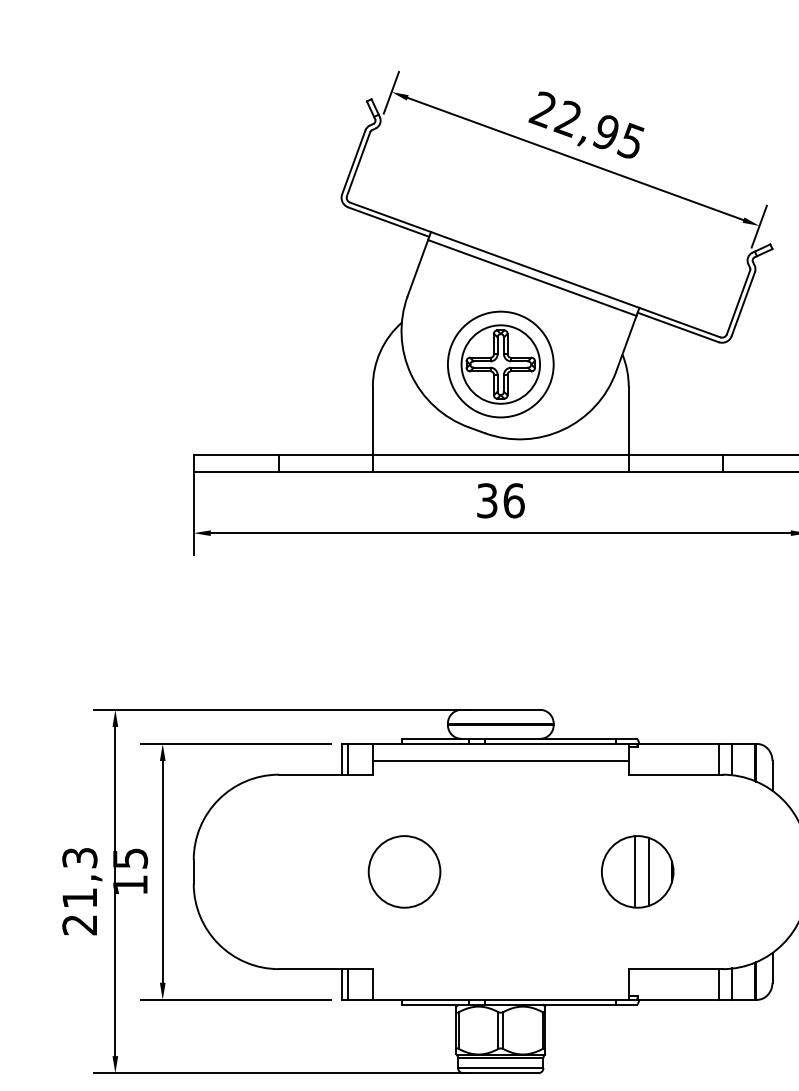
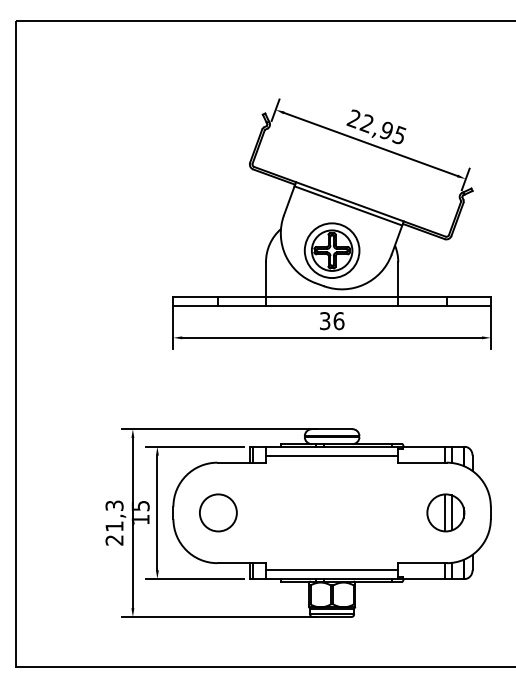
circle: (404, 871) -> (218, 512), moved
part: (636, 871) -> (445, 512), moved
line: (501, 983) -> (332, 570), added

